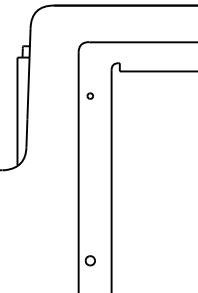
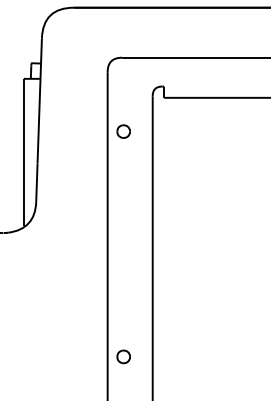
part: (90, 96) -> (123, 131), size x1.67

